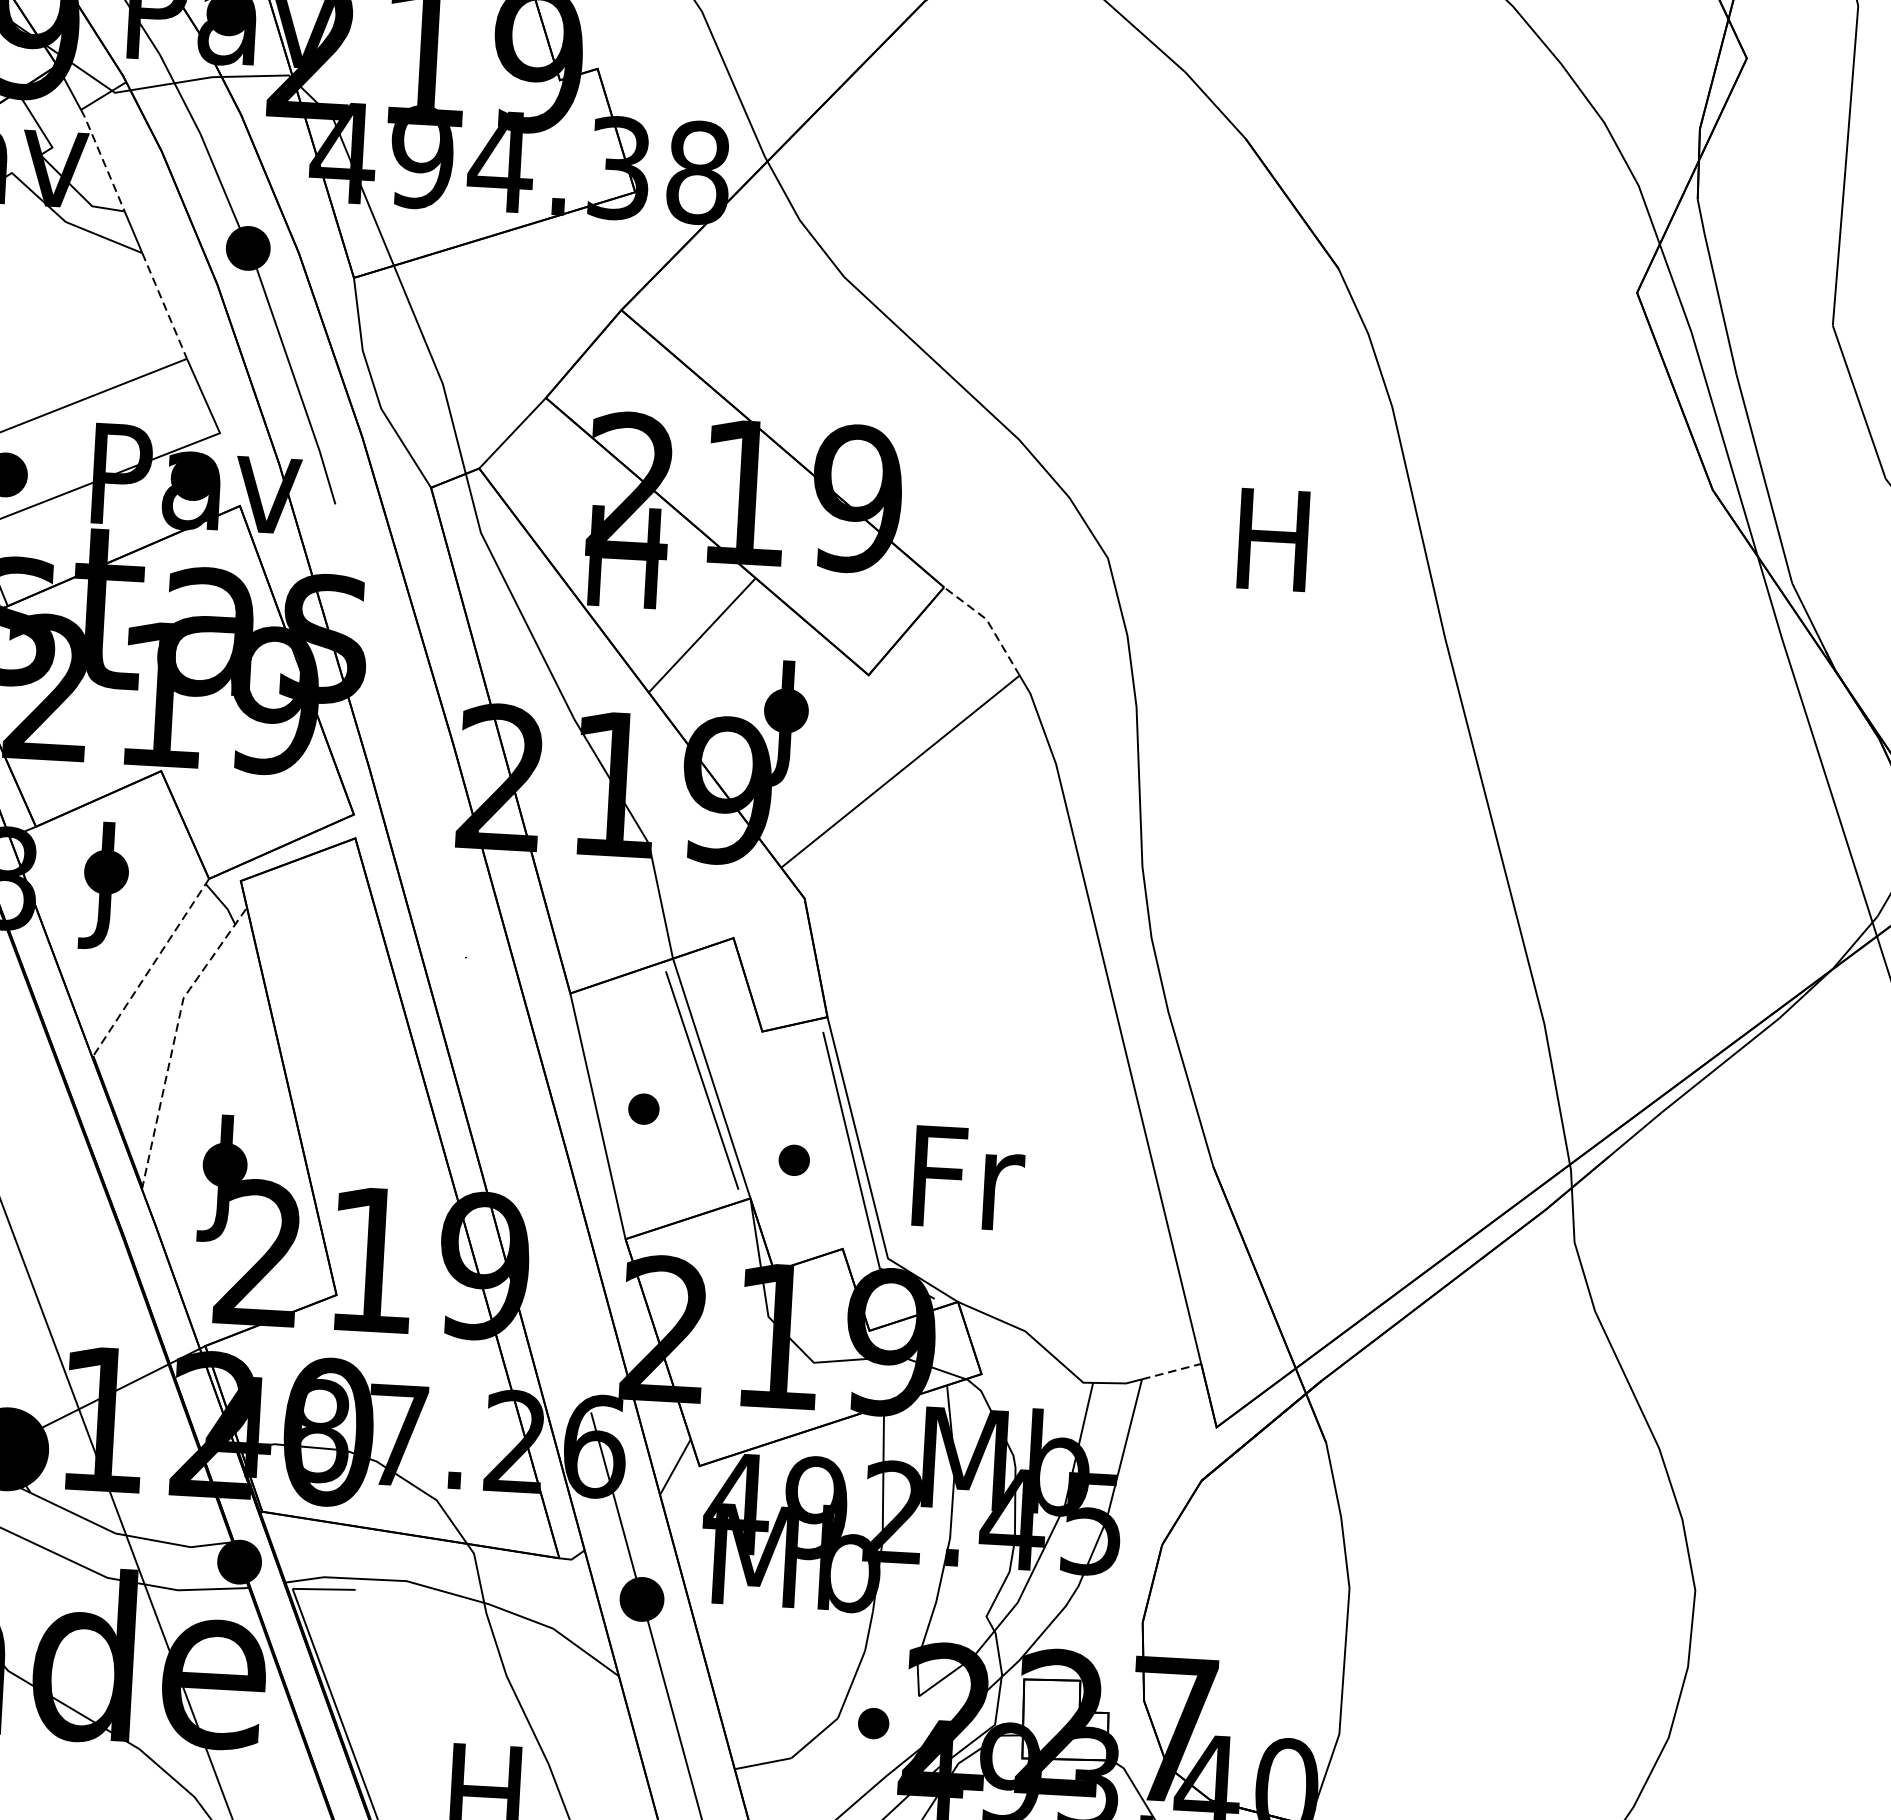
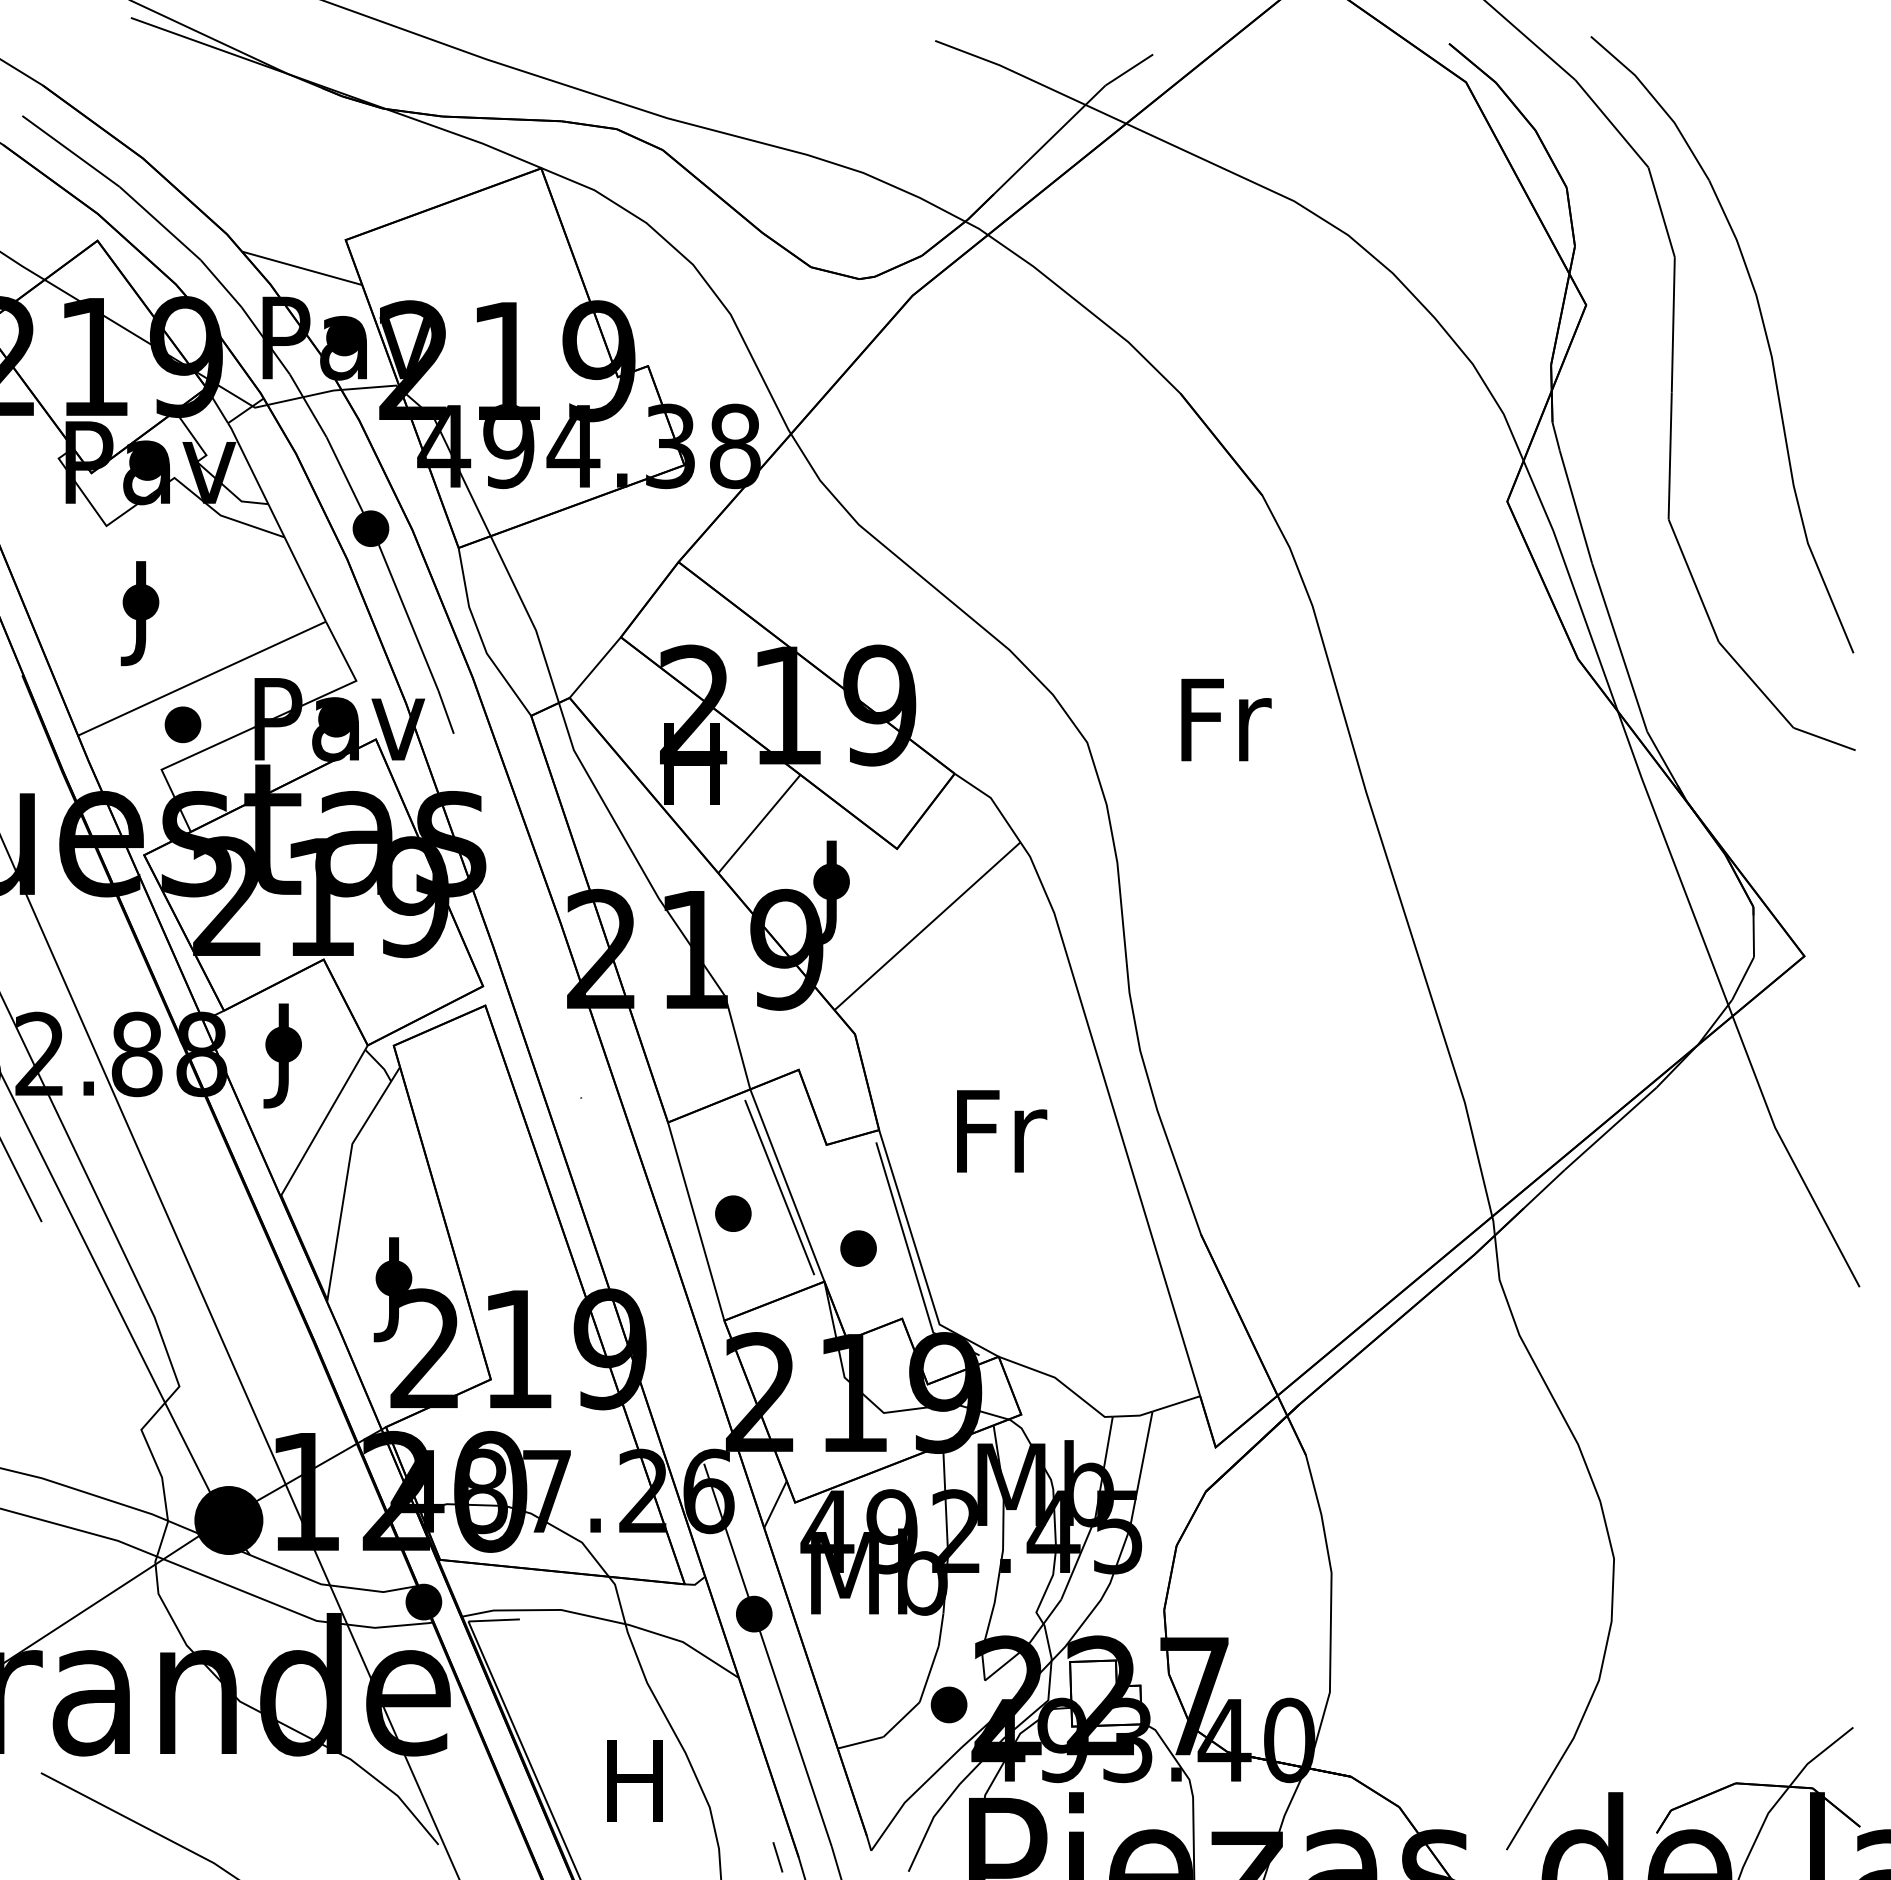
line: (103, 160) -> (248, 463), dashed -> solid
line: (164, 305) -> (305, 579), dashed -> solid
text: (1279, 539) -> (1226, 719), H -> Fr
line: (989, 623) -> (993, 801), dashed -> solid
line: (149, 968) -> (323, 1121), dashed -> solid
line: (175, 1038) -> (347, 1177), dashed -> solid
part: (644, 1108) -> (733, 1213), size x1.43
part: (794, 1160) -> (858, 1248), size x1.43
text: (969, 1178) -> (1002, 1131), moved
line: (1171, 1371) -> (1176, 1403), dashed -> solid
part: (872, 1722) -> (948, 1704), size x1.43

